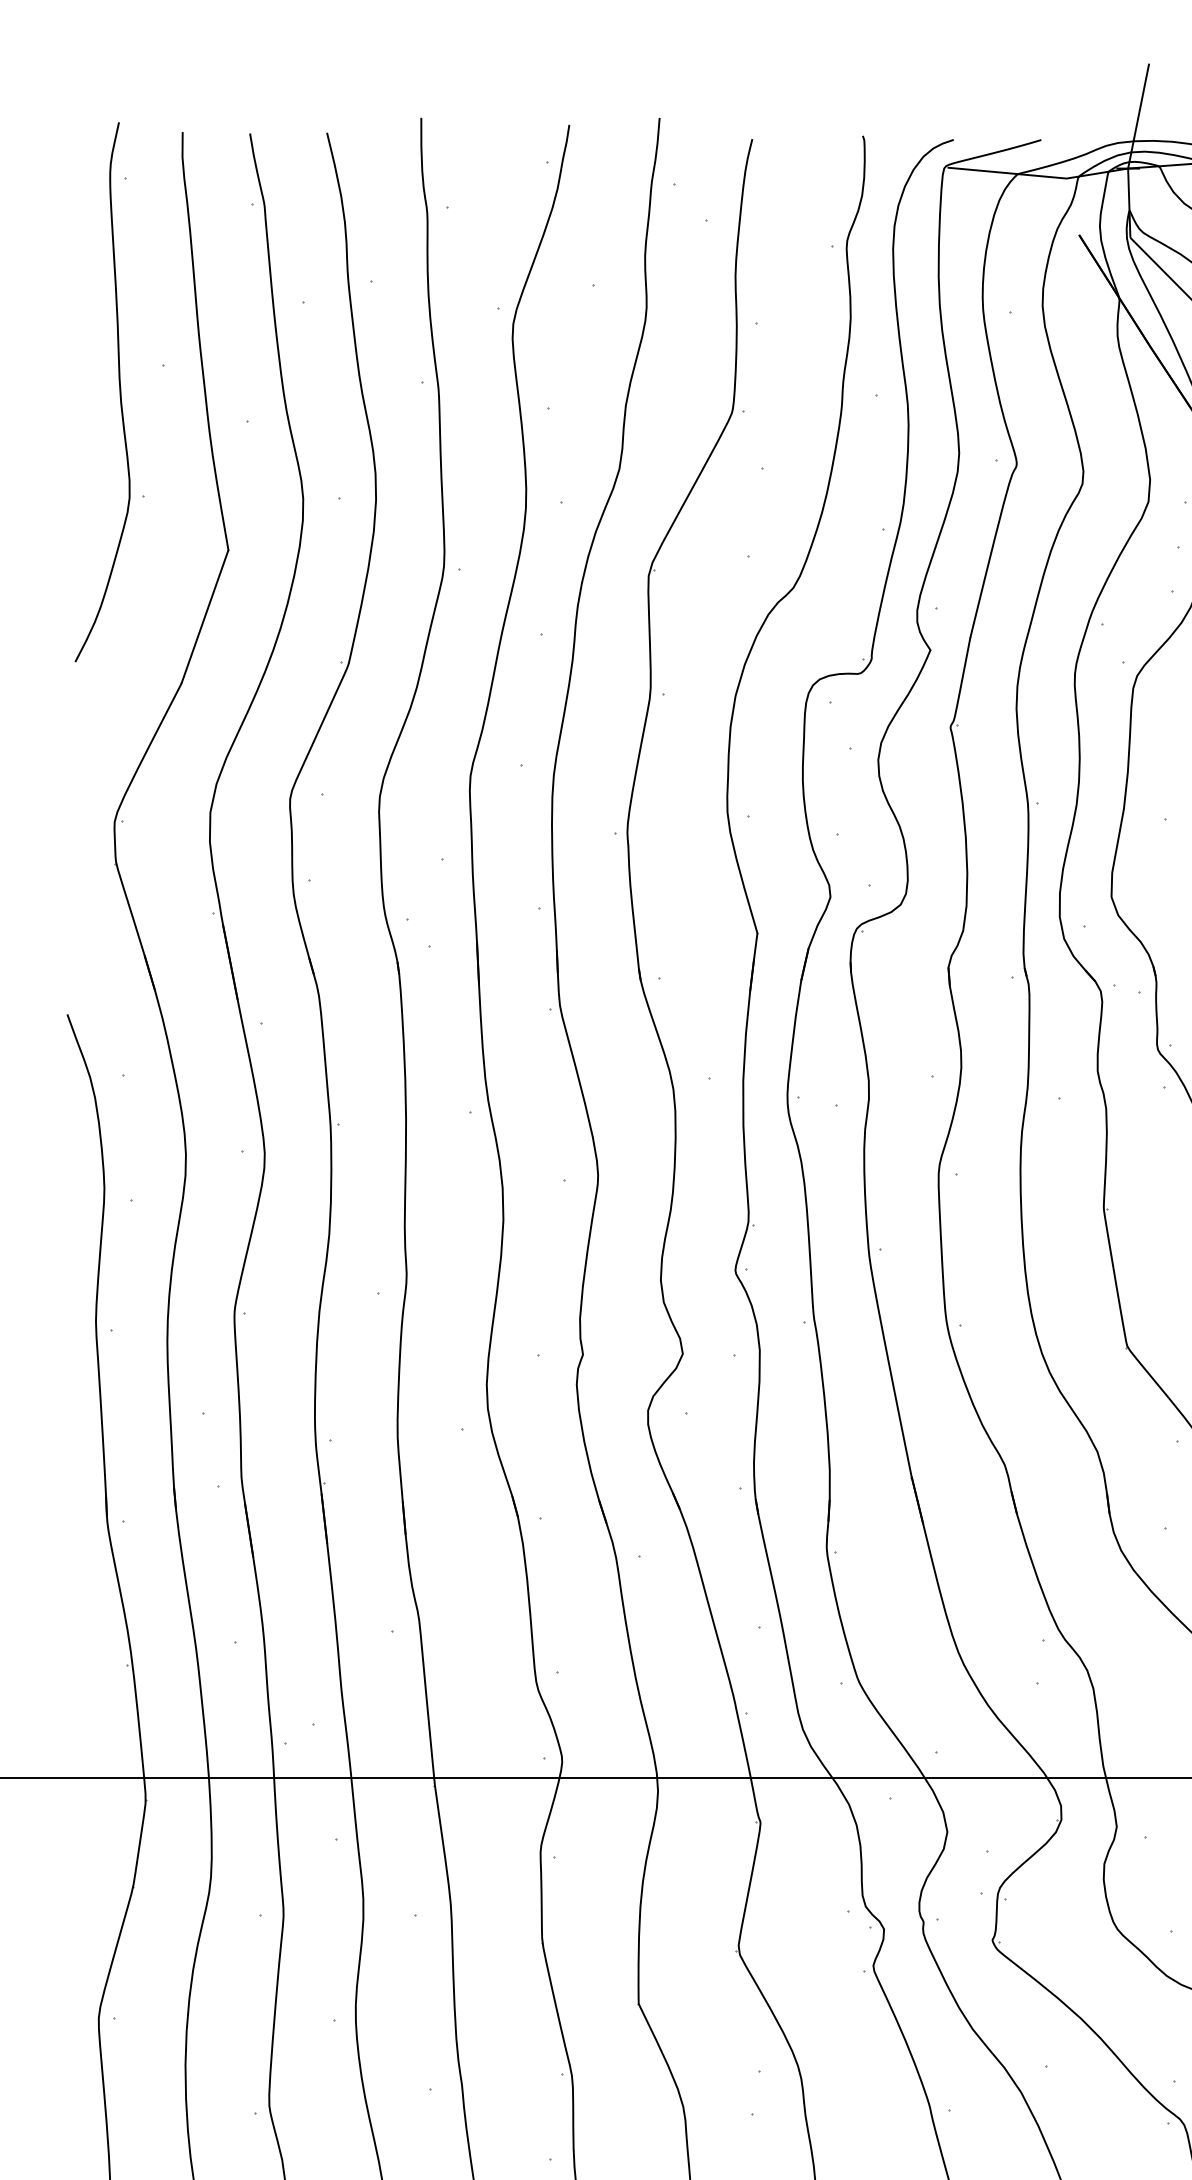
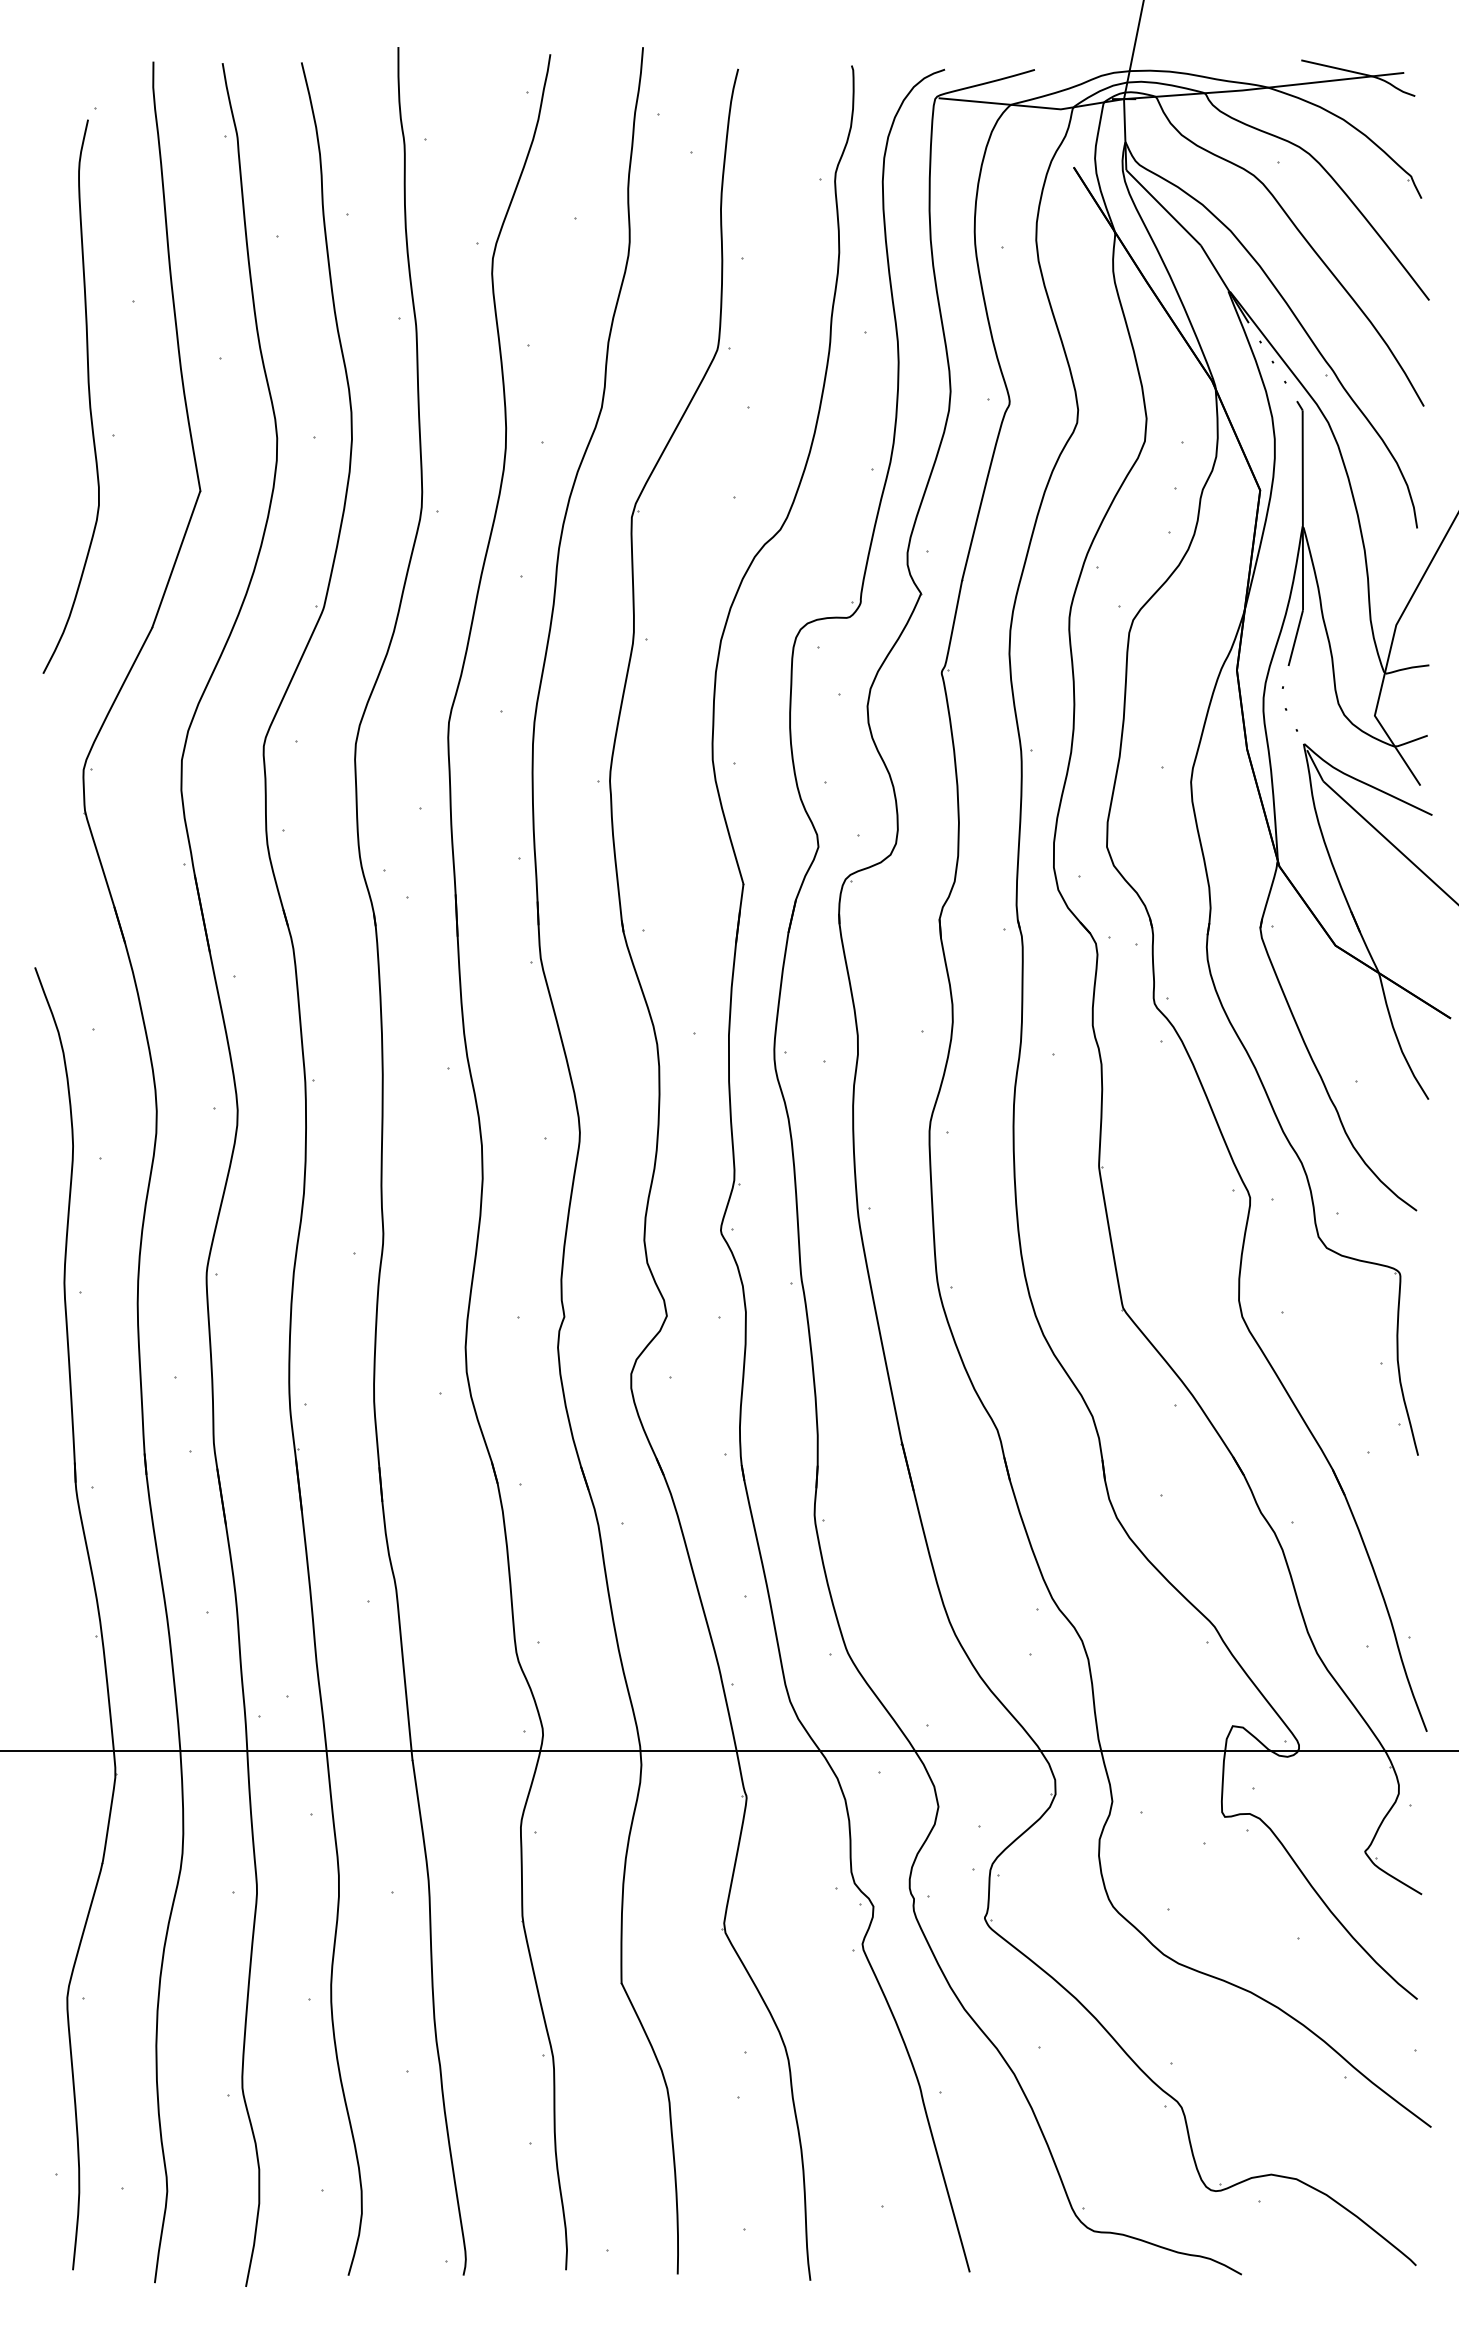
curve: (119, 392) -> (88, 396), moved

